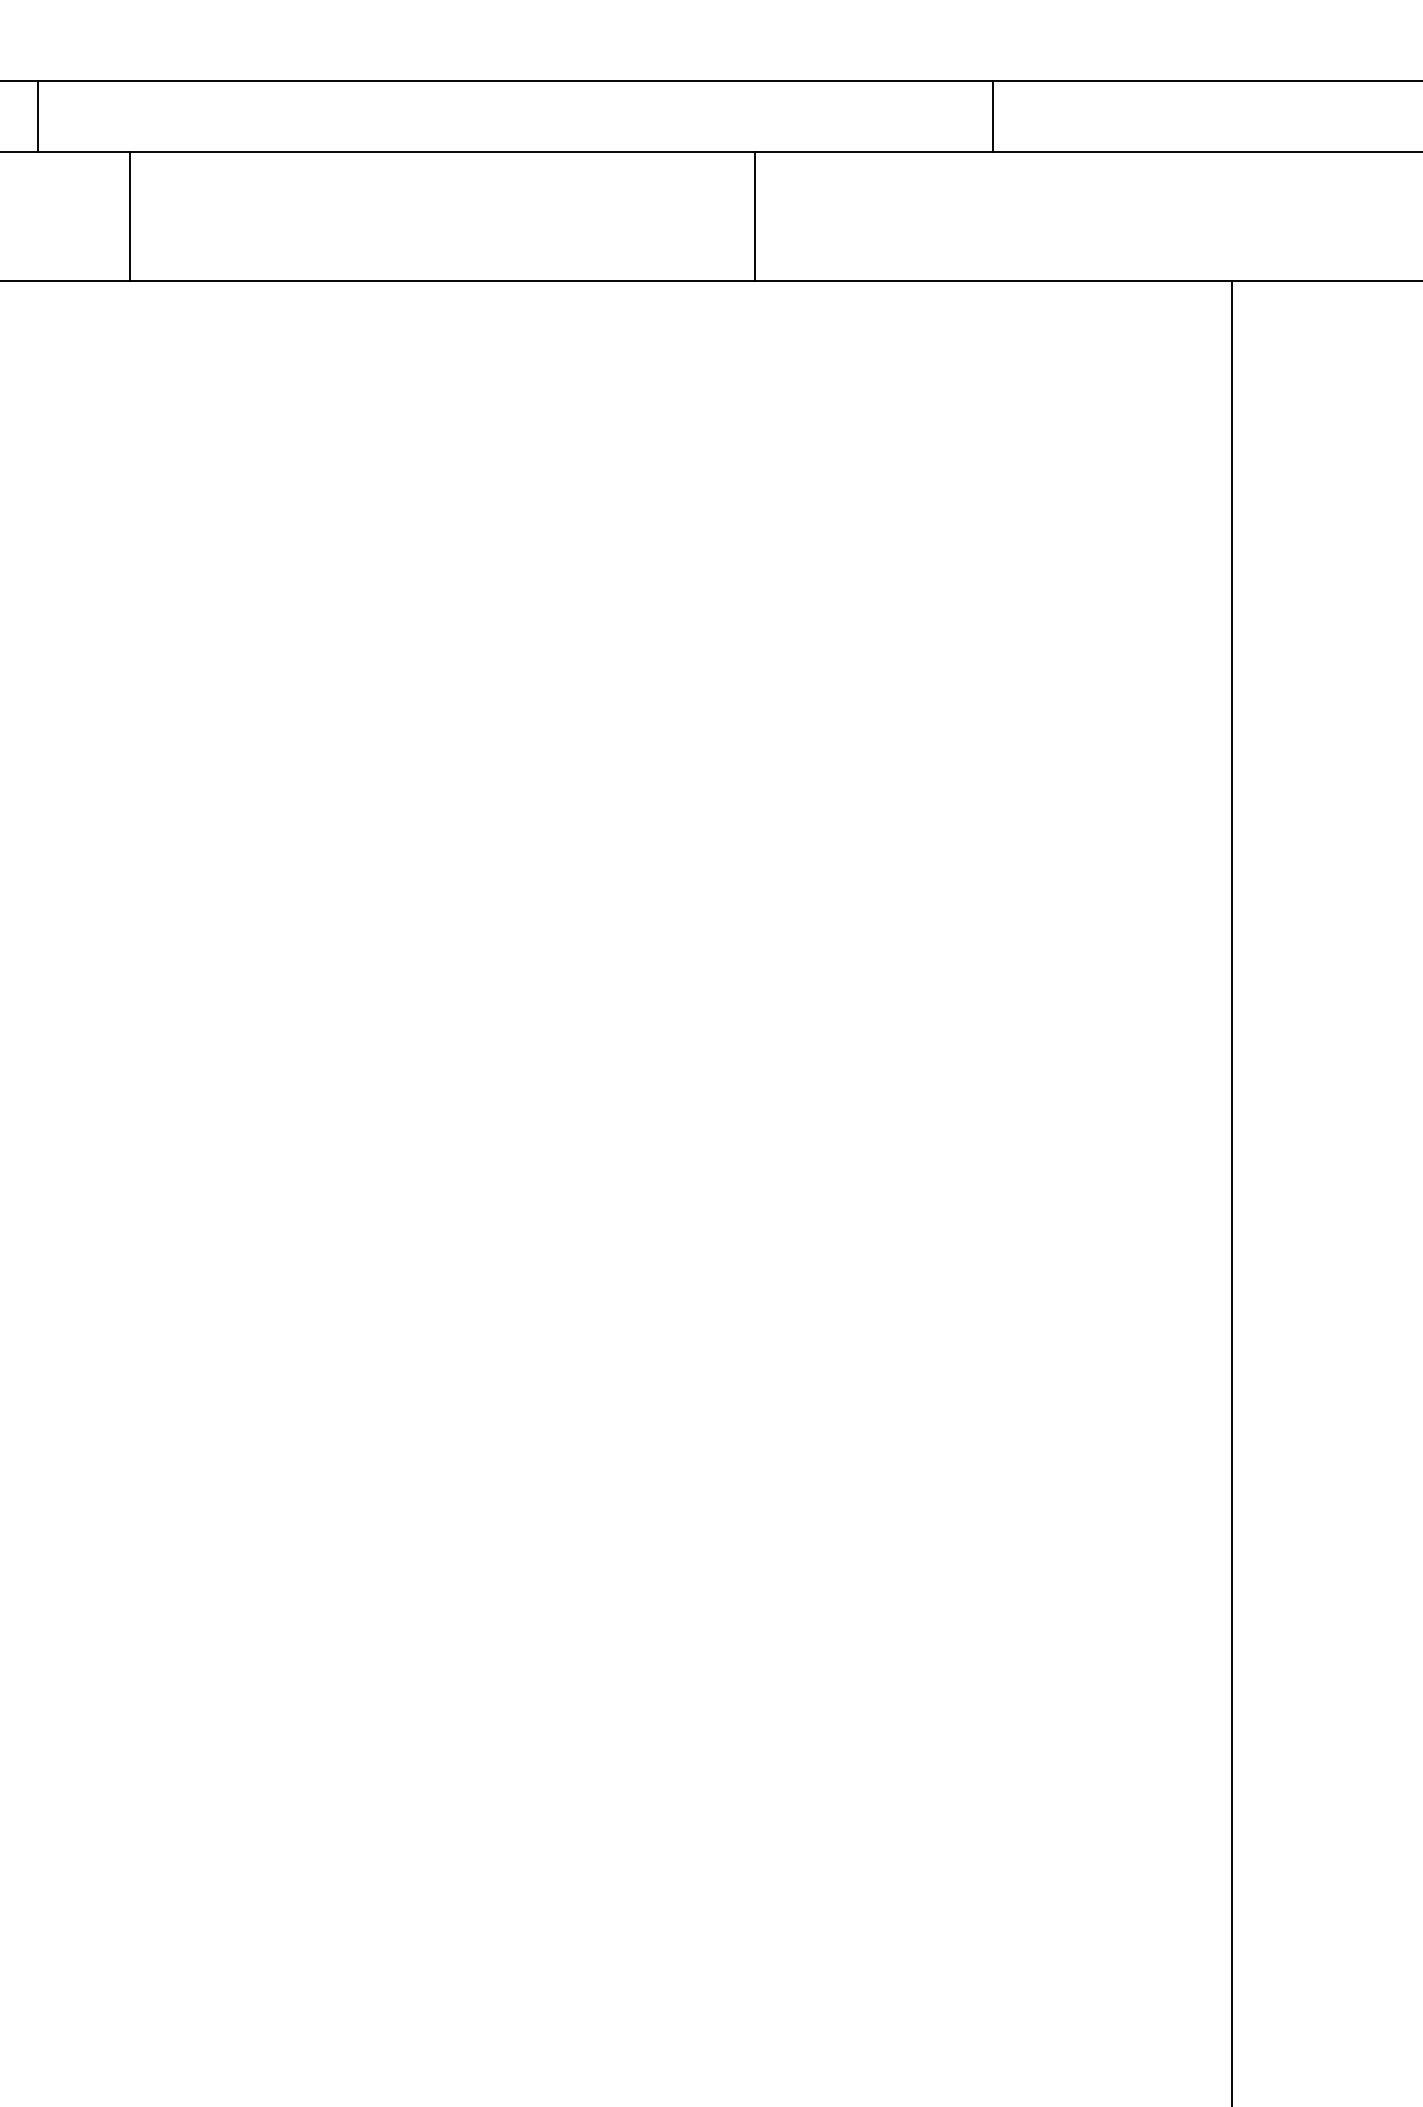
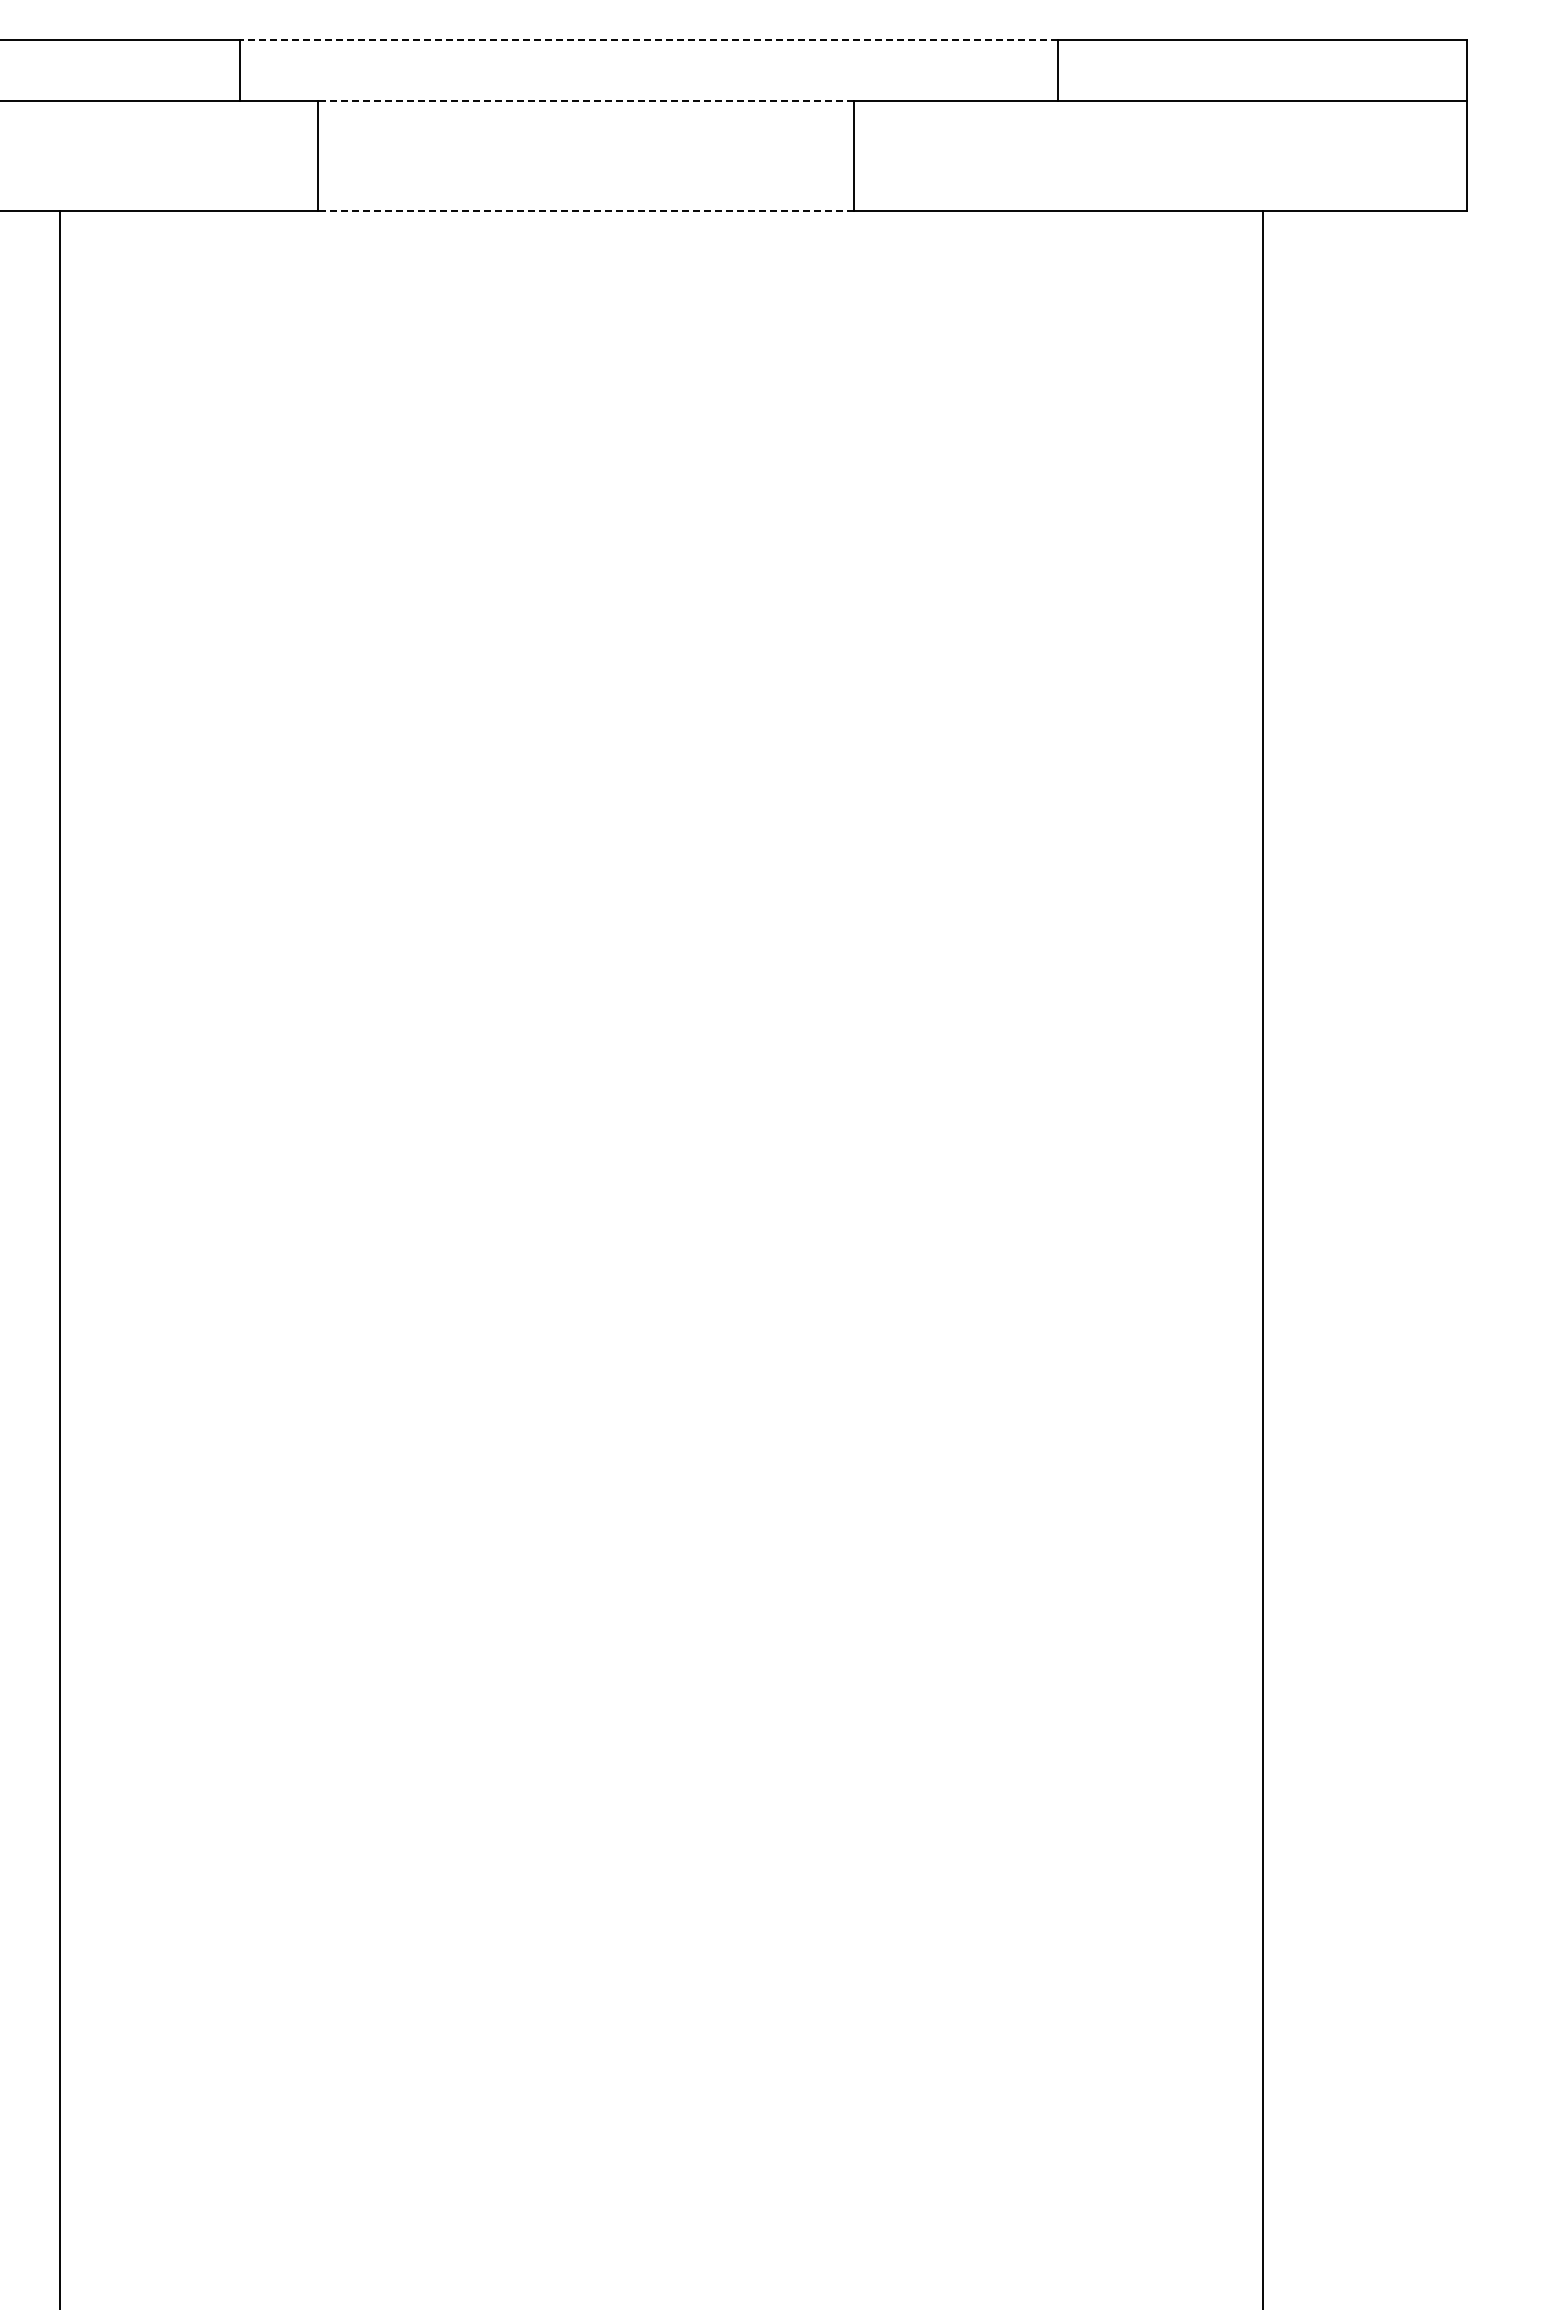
line: (515, 80) -> (648, 39), solid -> dashed
line: (441, 152) -> (585, 101), solid -> dashed
line: (441, 281) -> (585, 211), solid -> dashed

